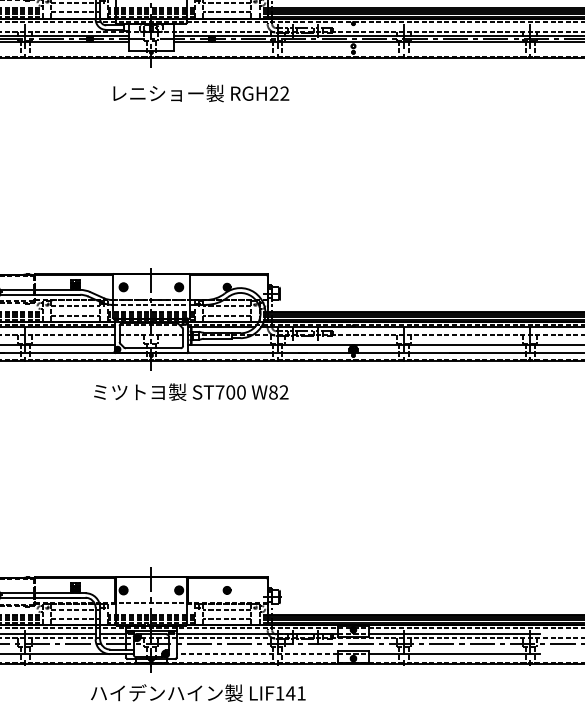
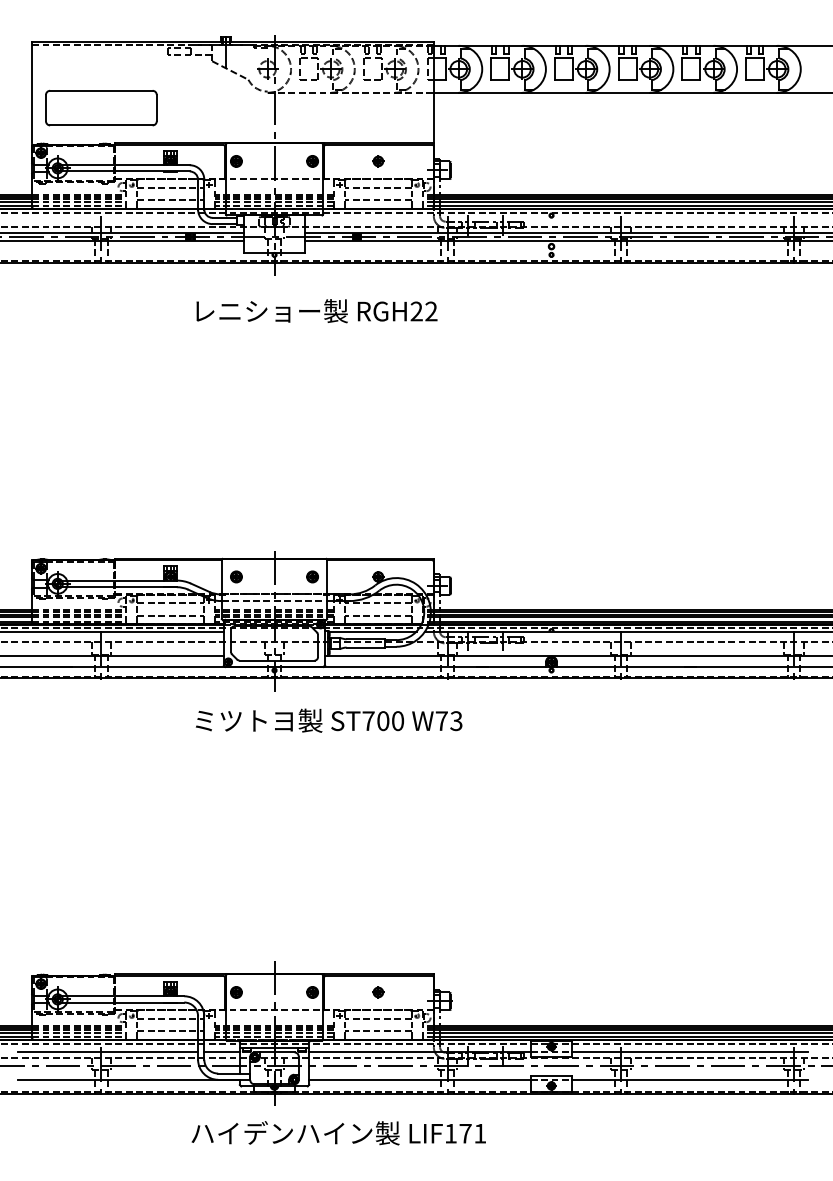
text: (200, 93) -> (316, 311), moved
text: (278, 392) -> (448, 721), W82 -> W73
line: (257, 654) -> (419, 1080), dashed -> solid
text: (290, 693) -> (465, 1133), LIF141 -> LIF171

